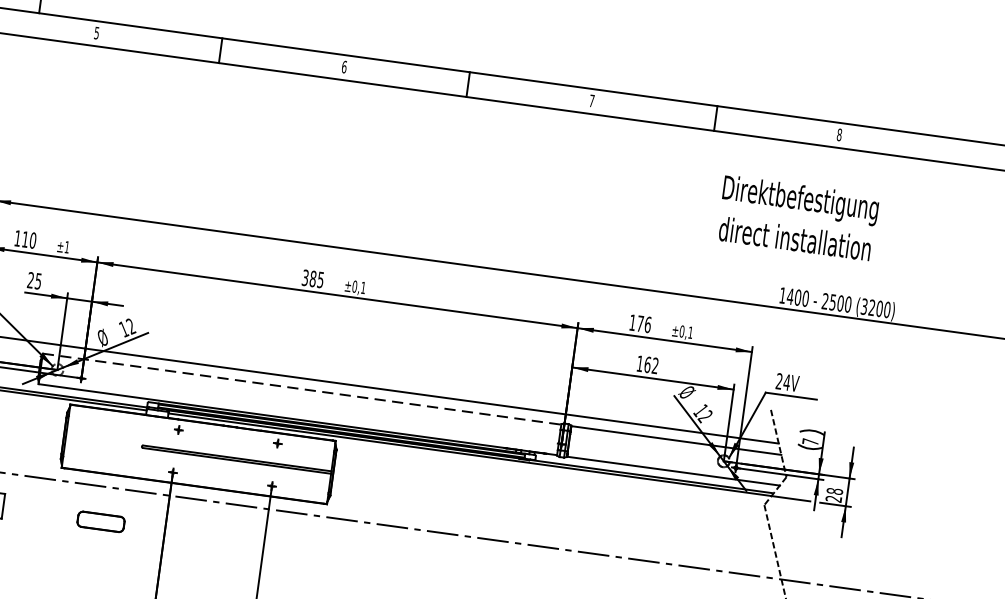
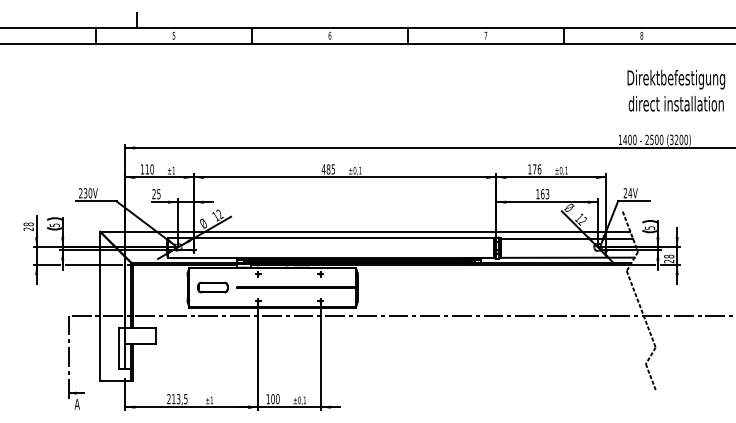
text: (798, 217) -> (676, 90), moved
text: (305, 277) -> (323, 169), 385 -> 485
text: (655, 366) -> (547, 194), 162 -> 163
line: (302, 389) -> (331, 238), dashed -> solid
text: (811, 441) -> (650, 227), 7 -> 5
part: (100, 521) -> (212, 287), moved

